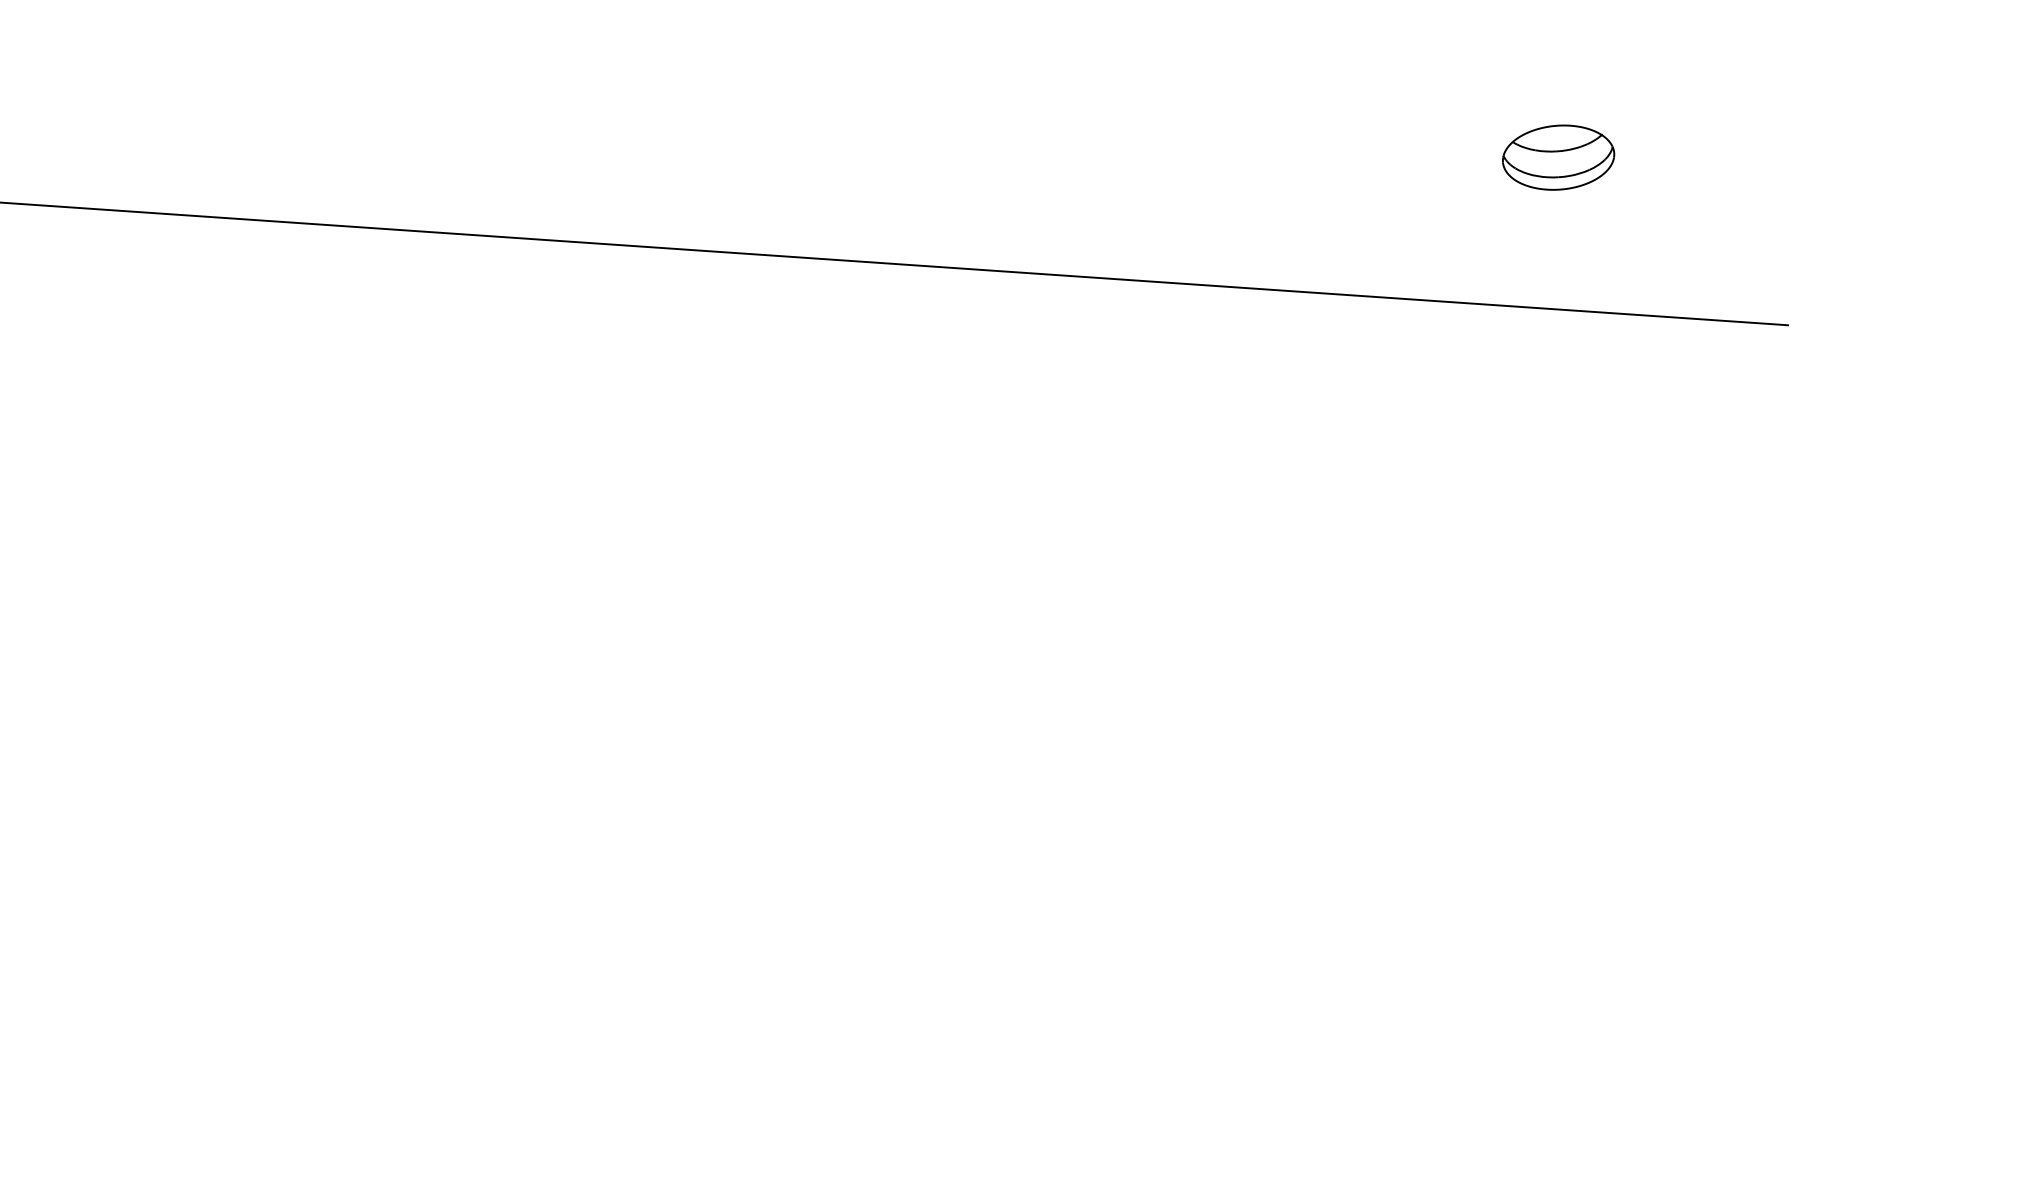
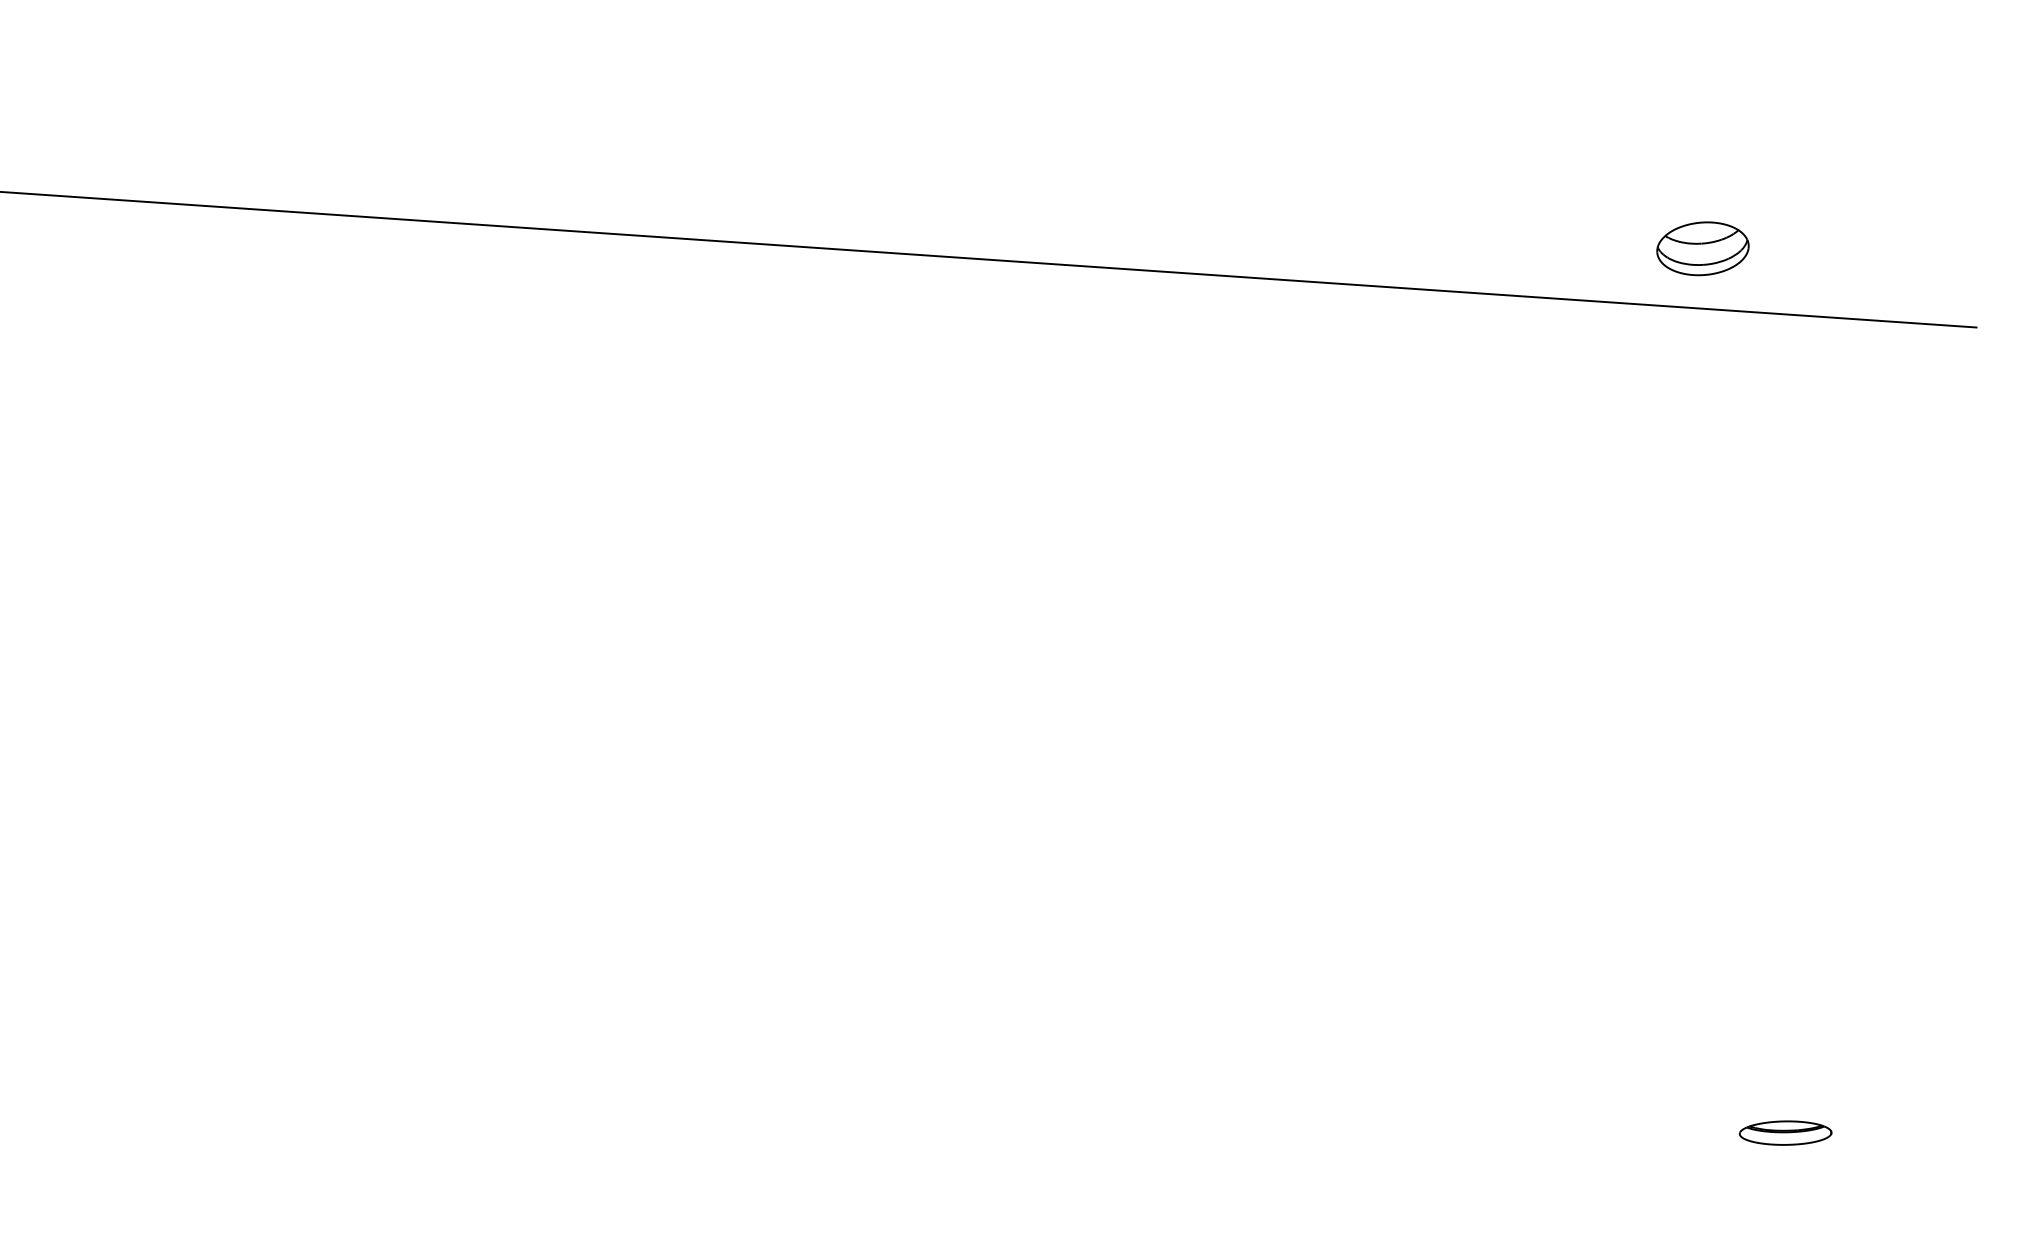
part: (1558, 157) -> (1702, 248), moved

